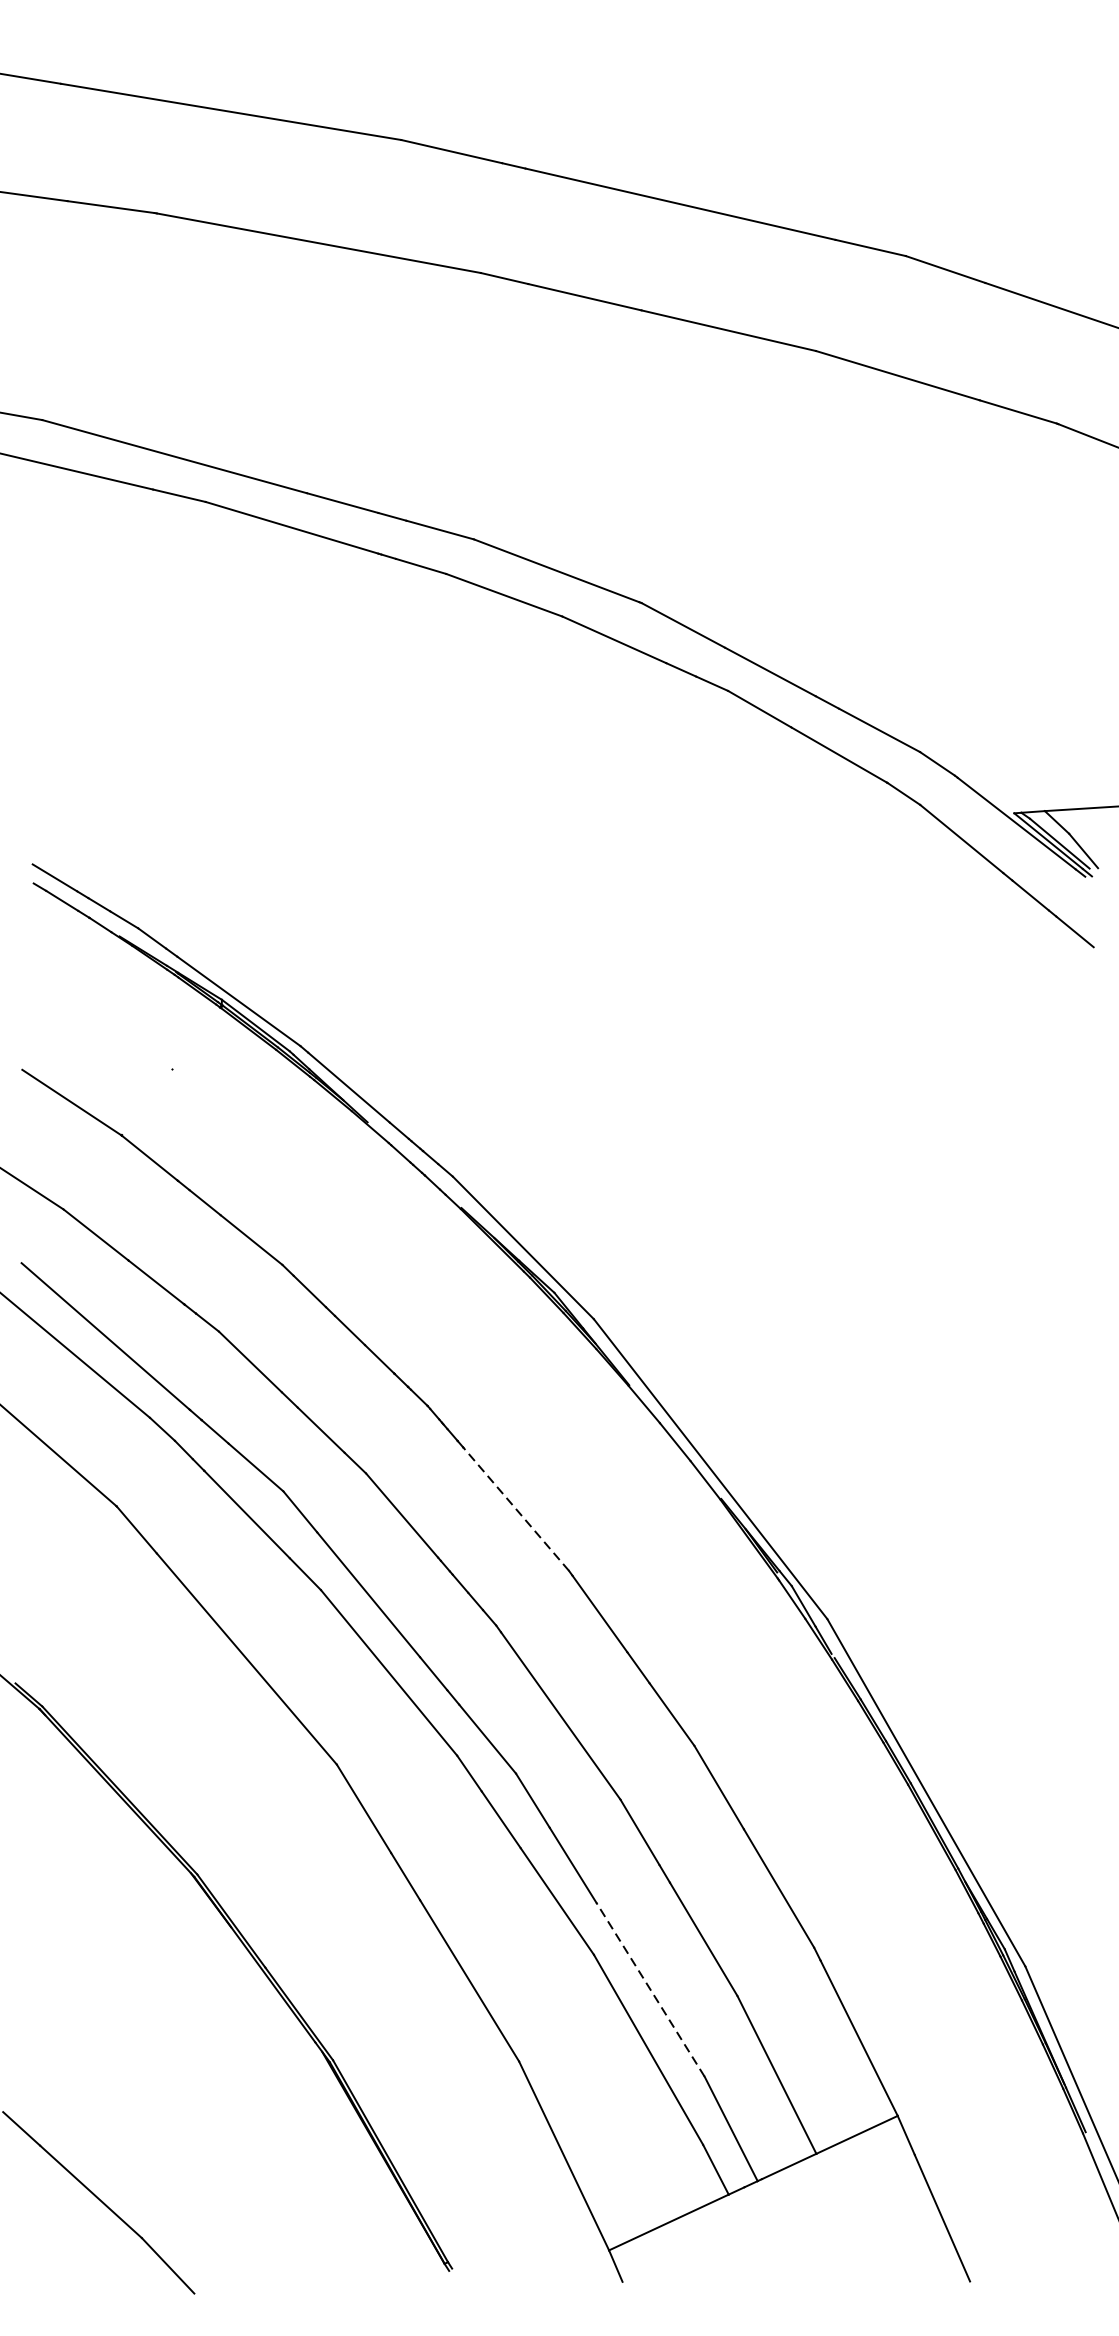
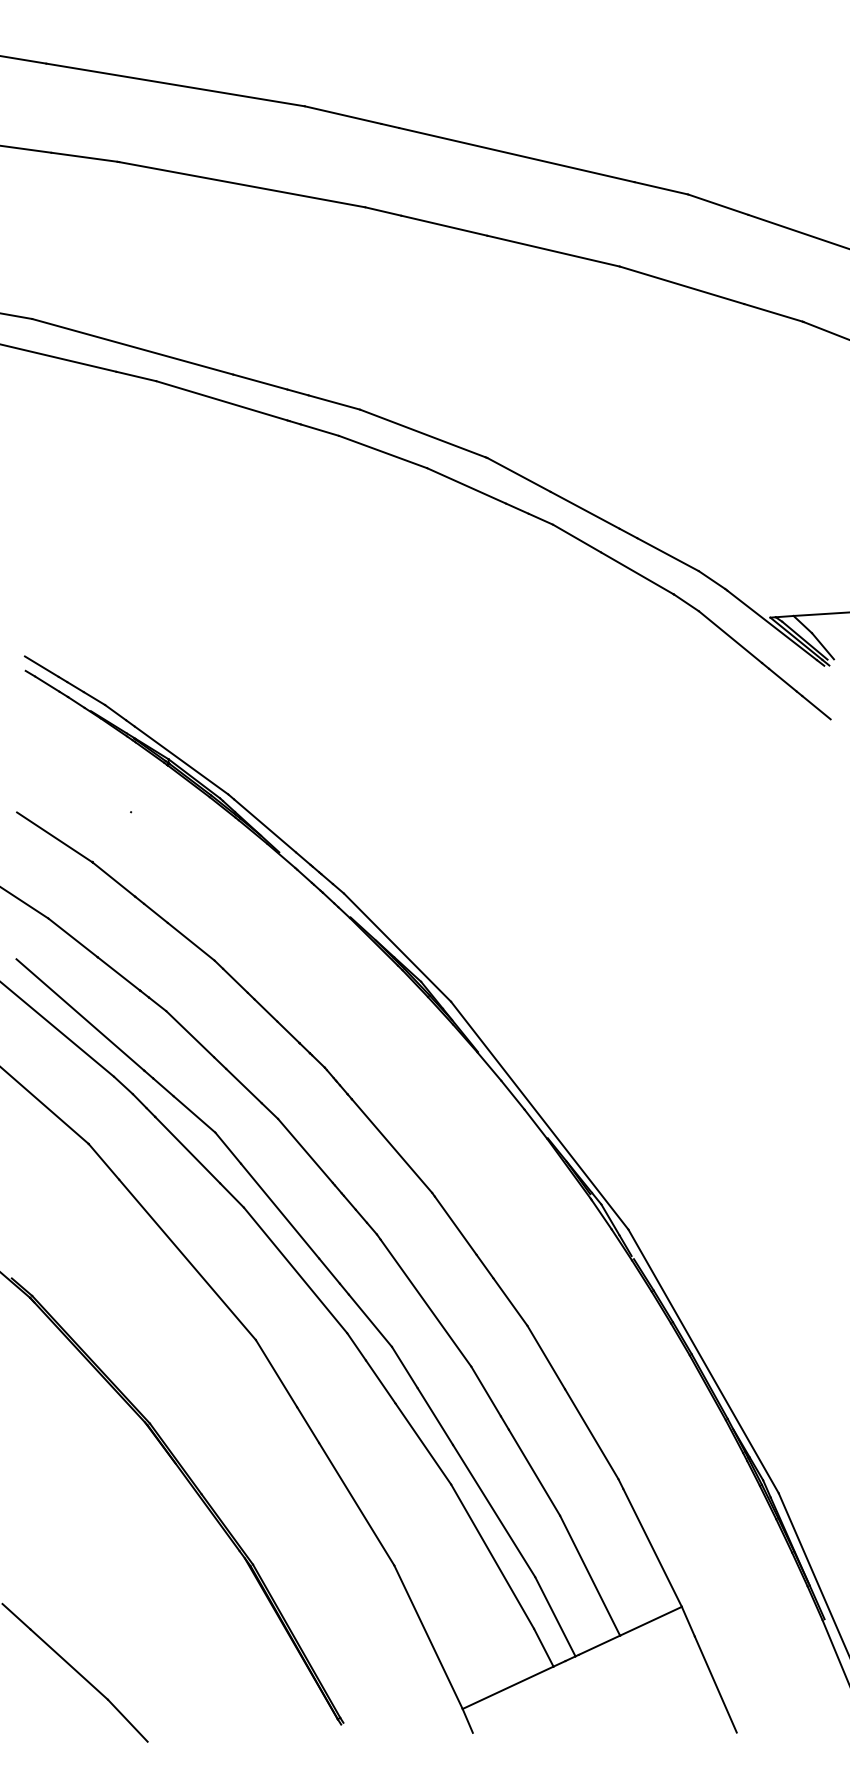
line: (516, 1509) -> (392, 1146), dashed -> solid
line: (651, 1990) -> (494, 1511), dashed -> solid

